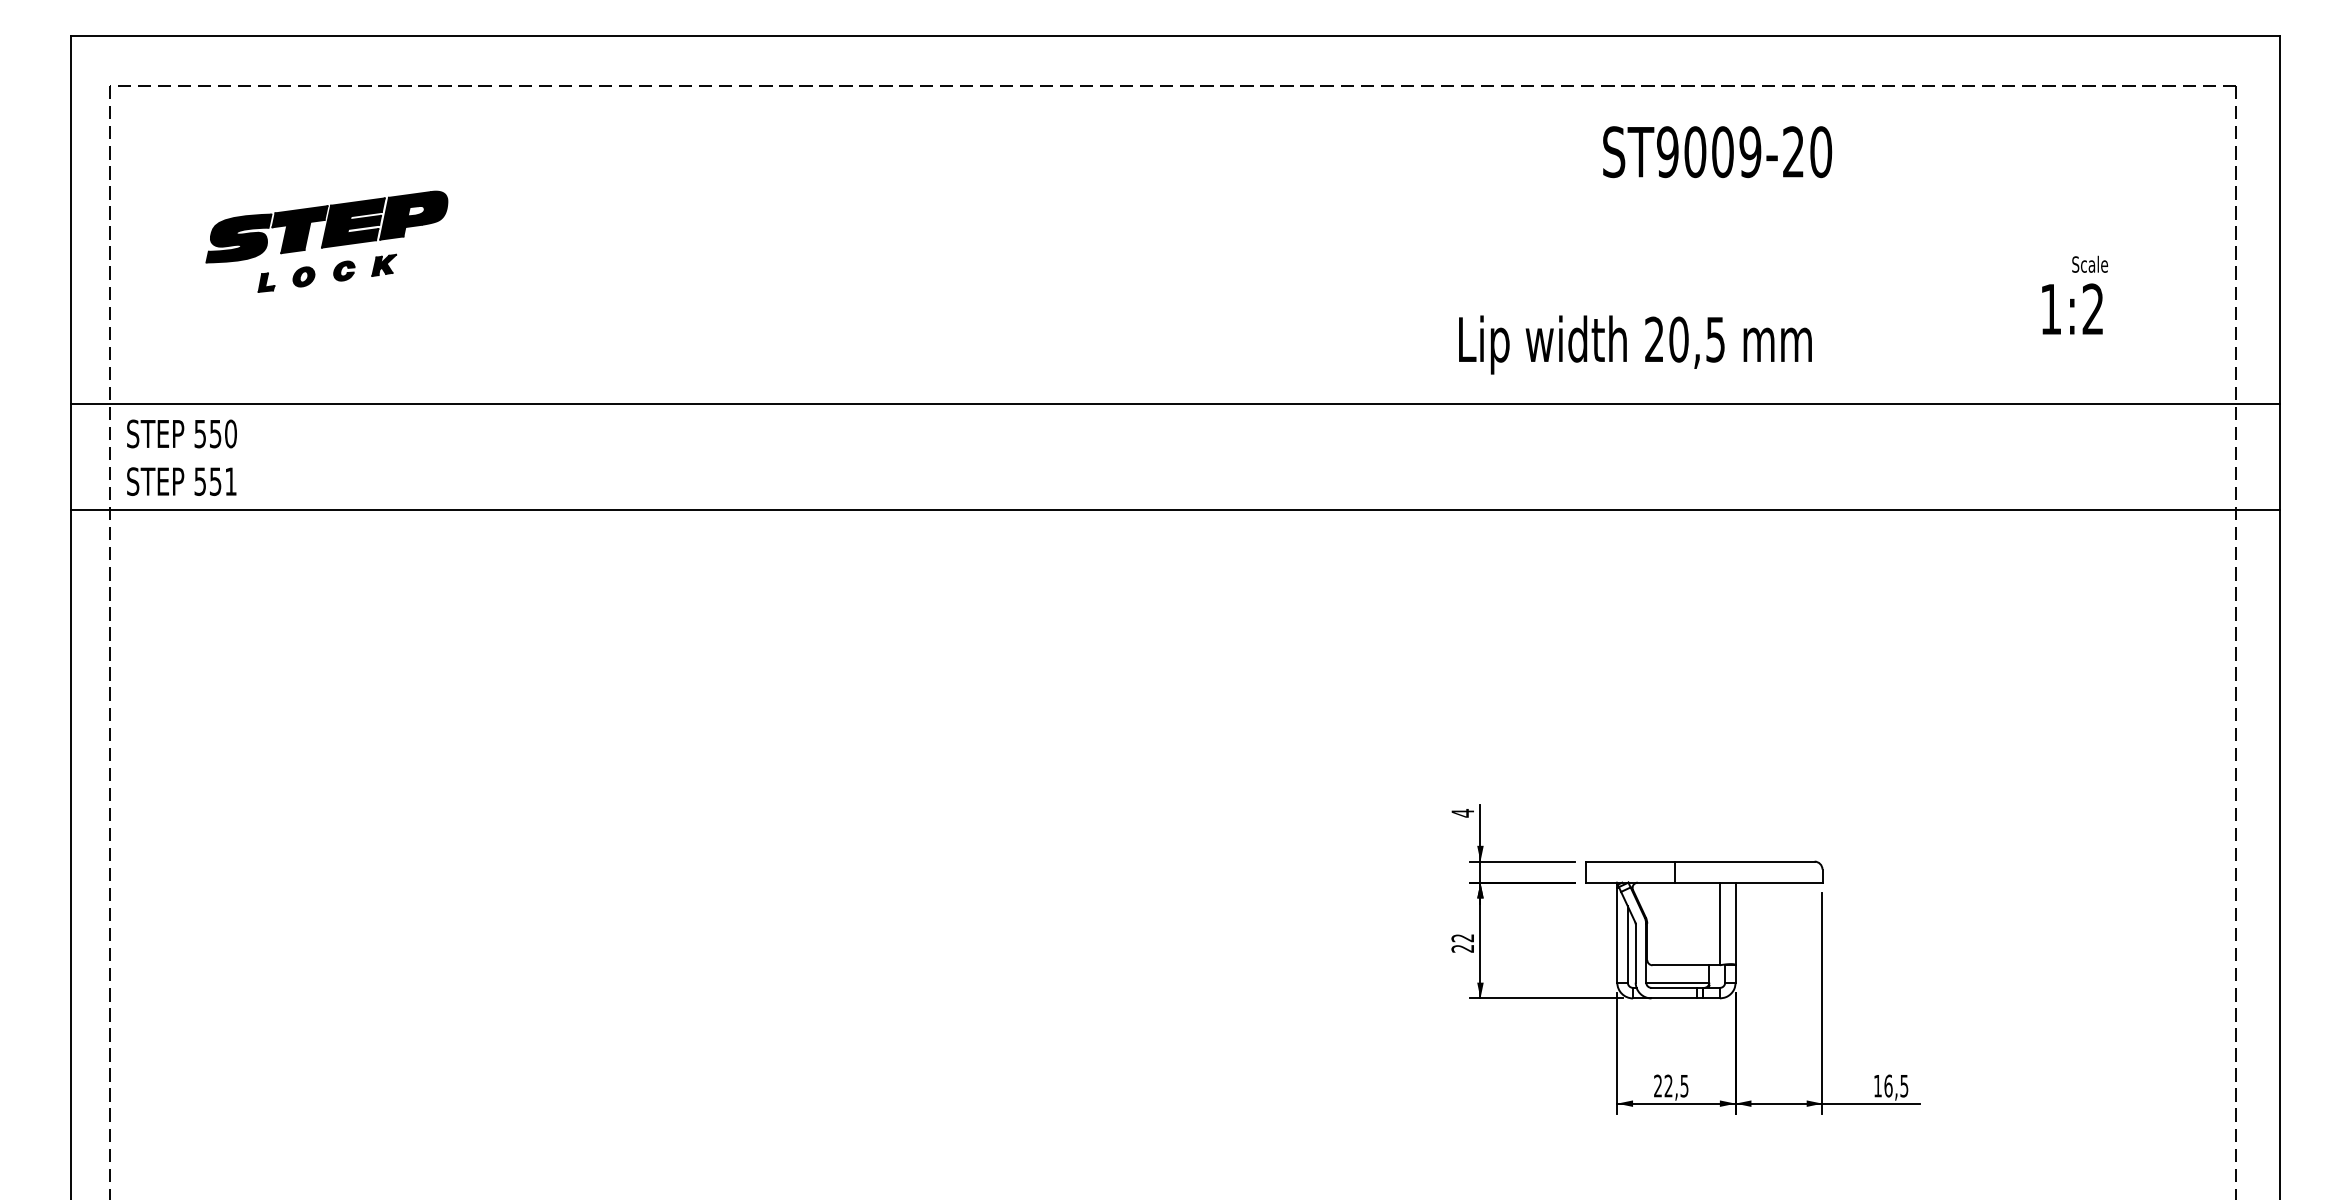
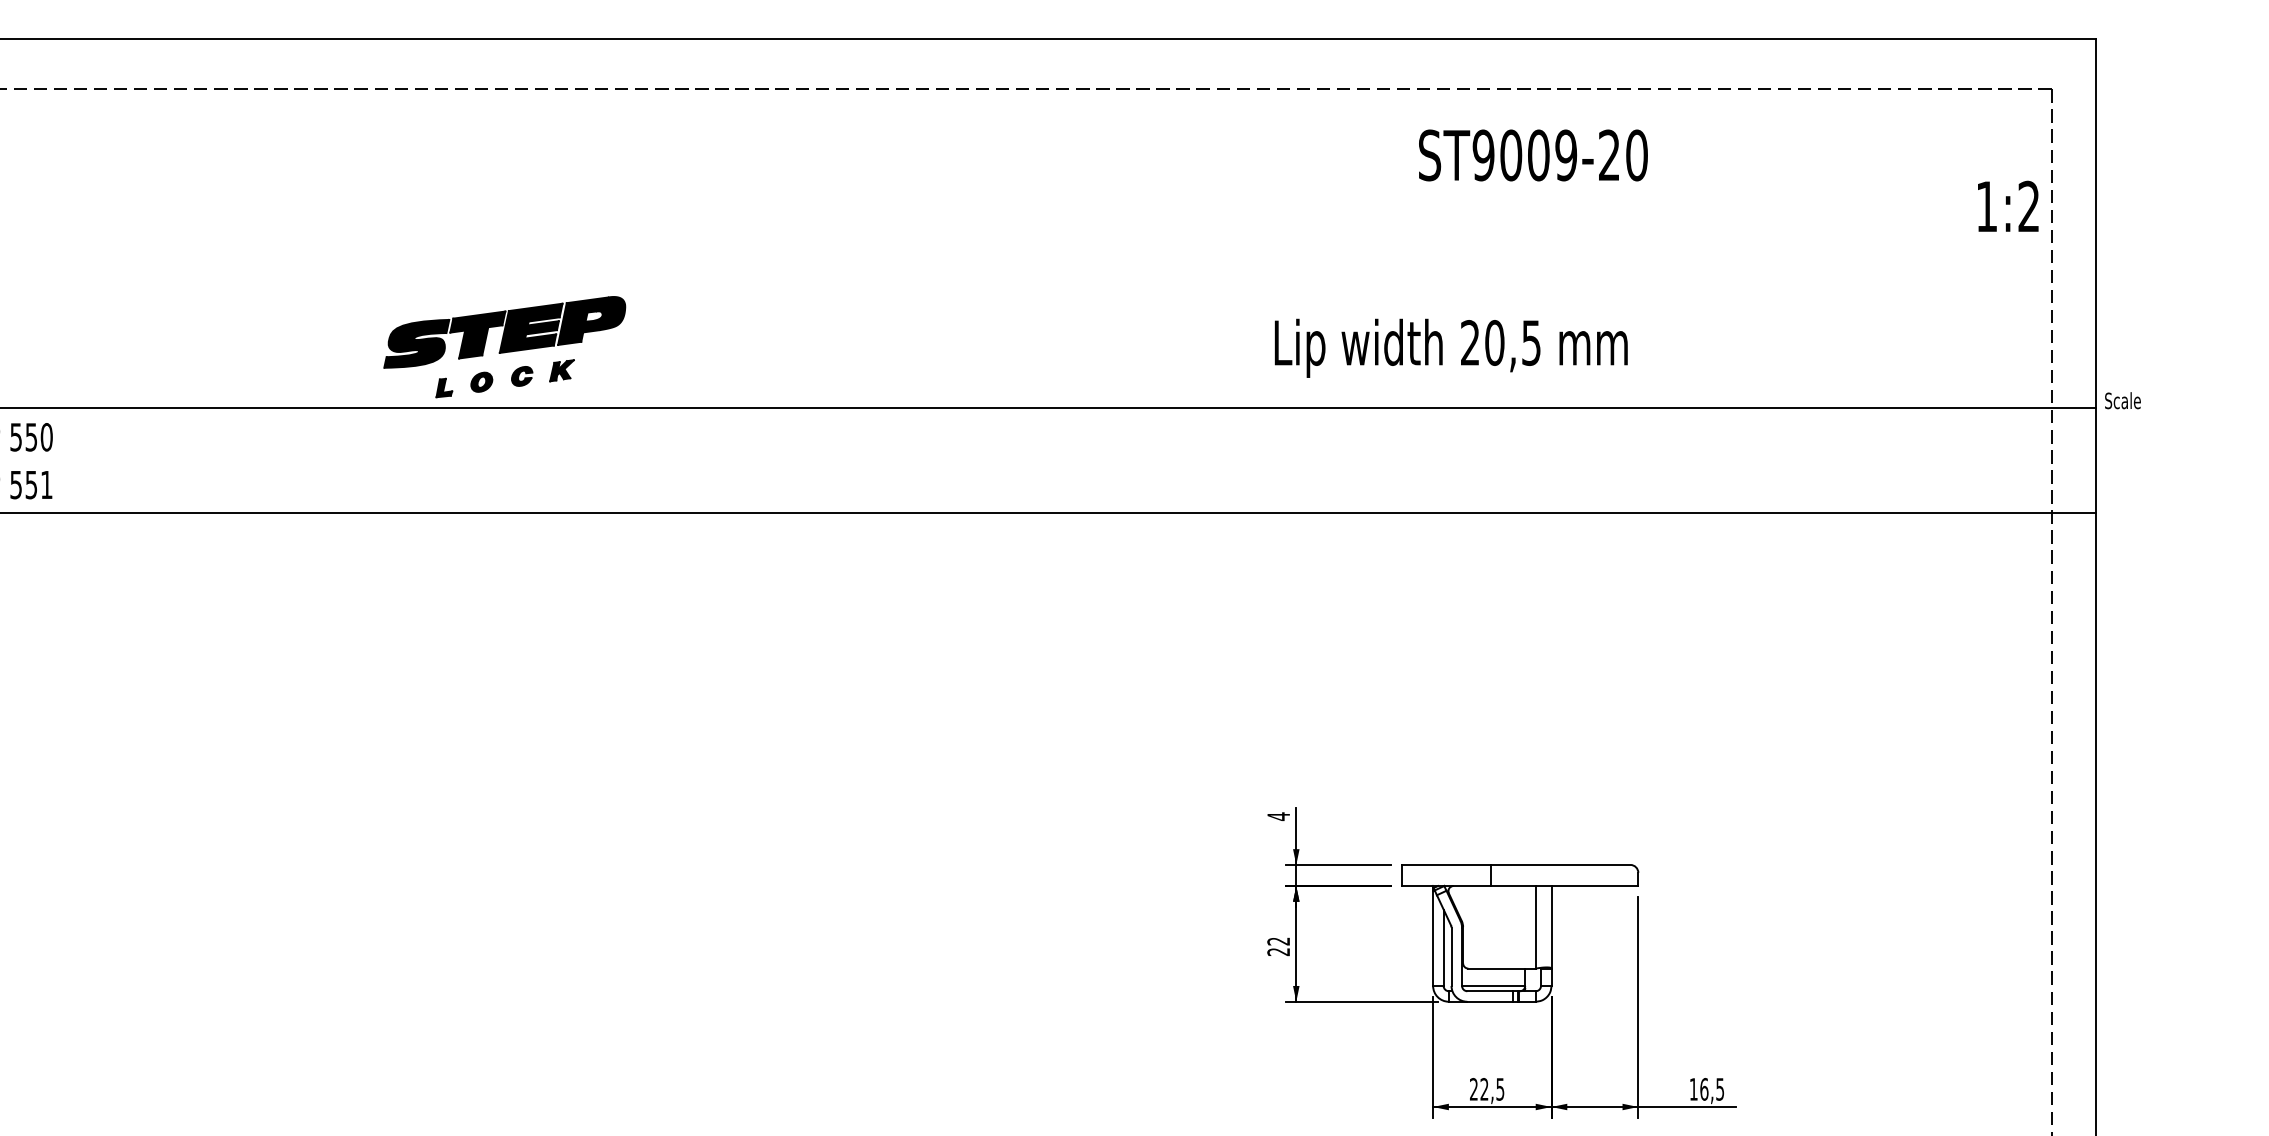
part: (326, 241) -> (504, 346), moved
text: (2090, 263) -> (2123, 399), moved
text: (2072, 308) -> (2008, 205), moved

